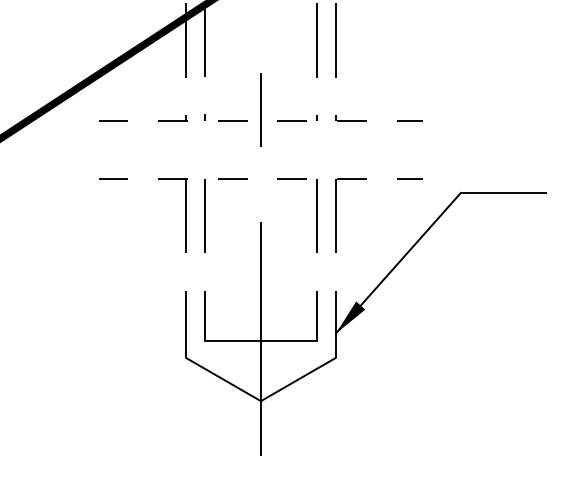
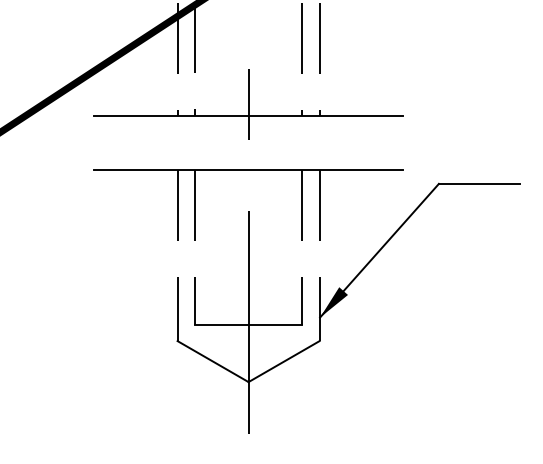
line: (261, 121) -> (249, 115), dashed -> solid
line: (261, 178) -> (249, 170), dashed -> solid

